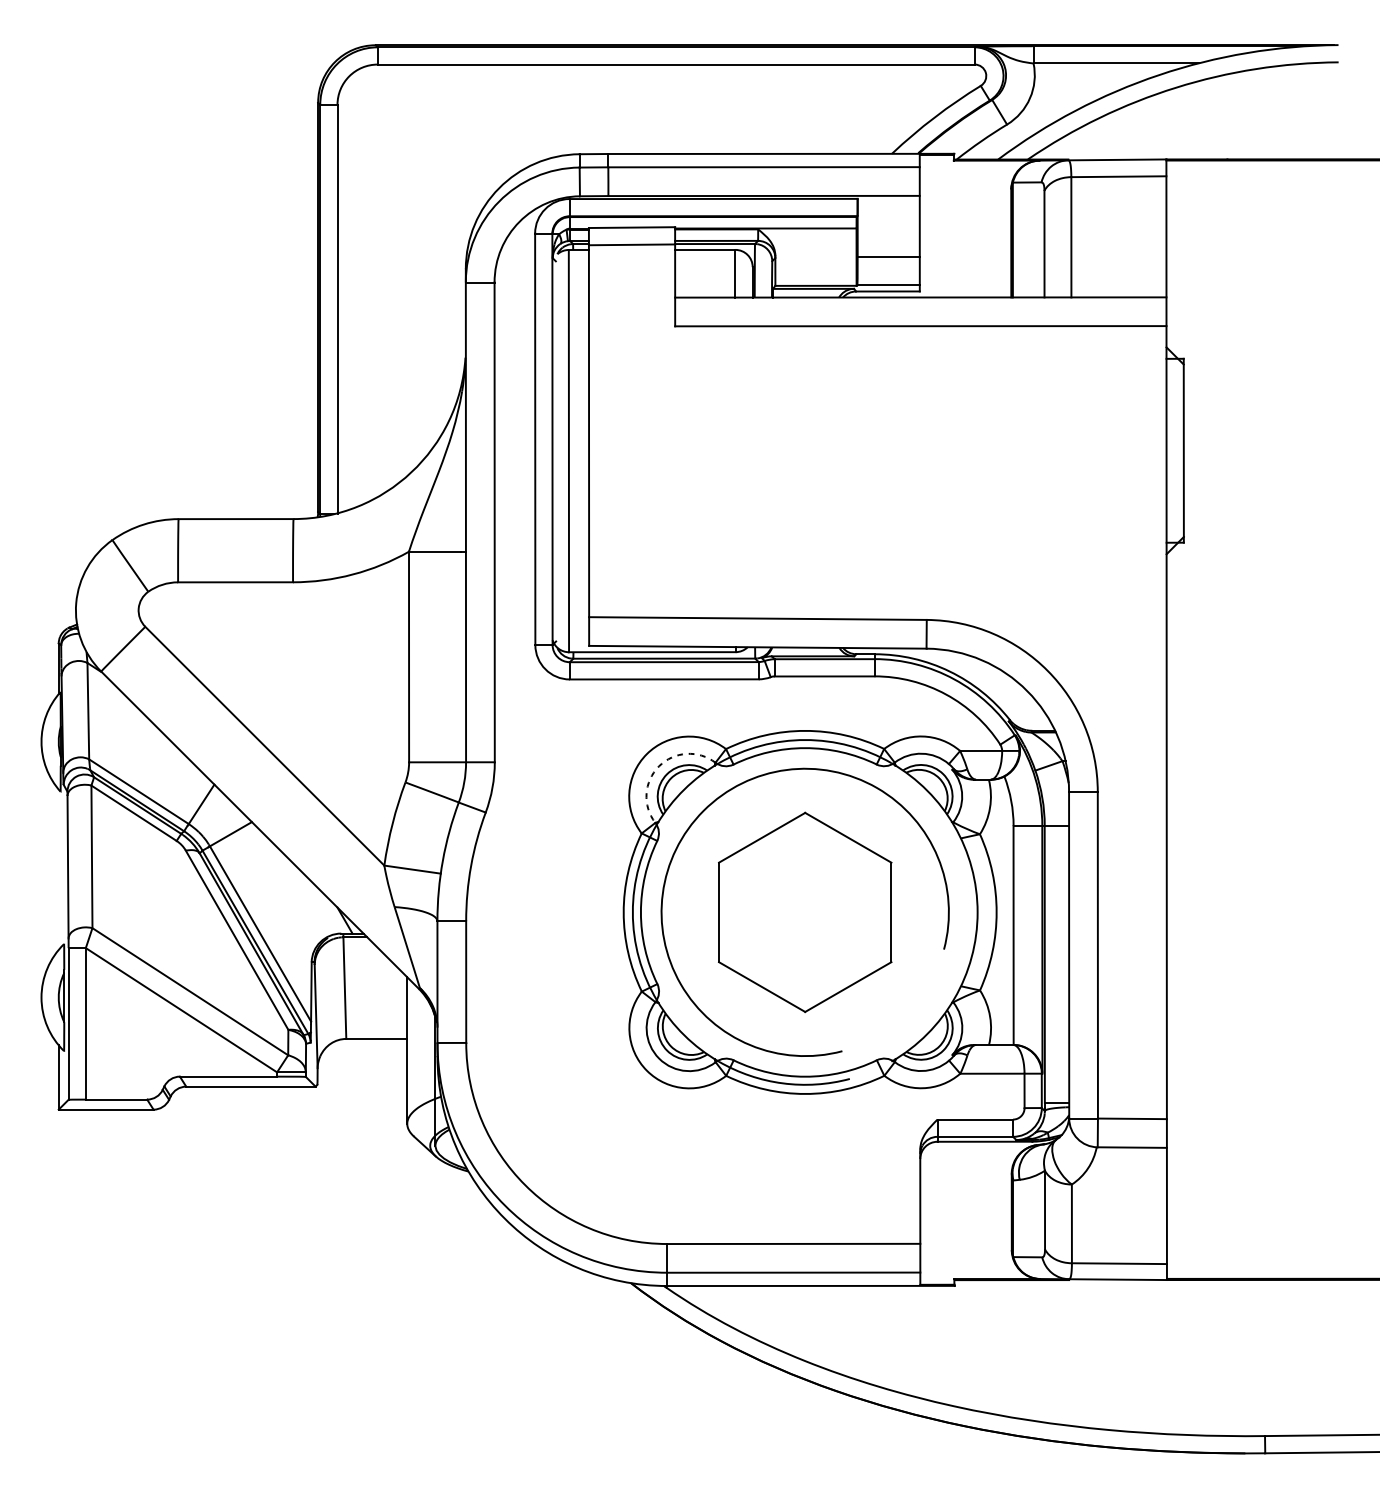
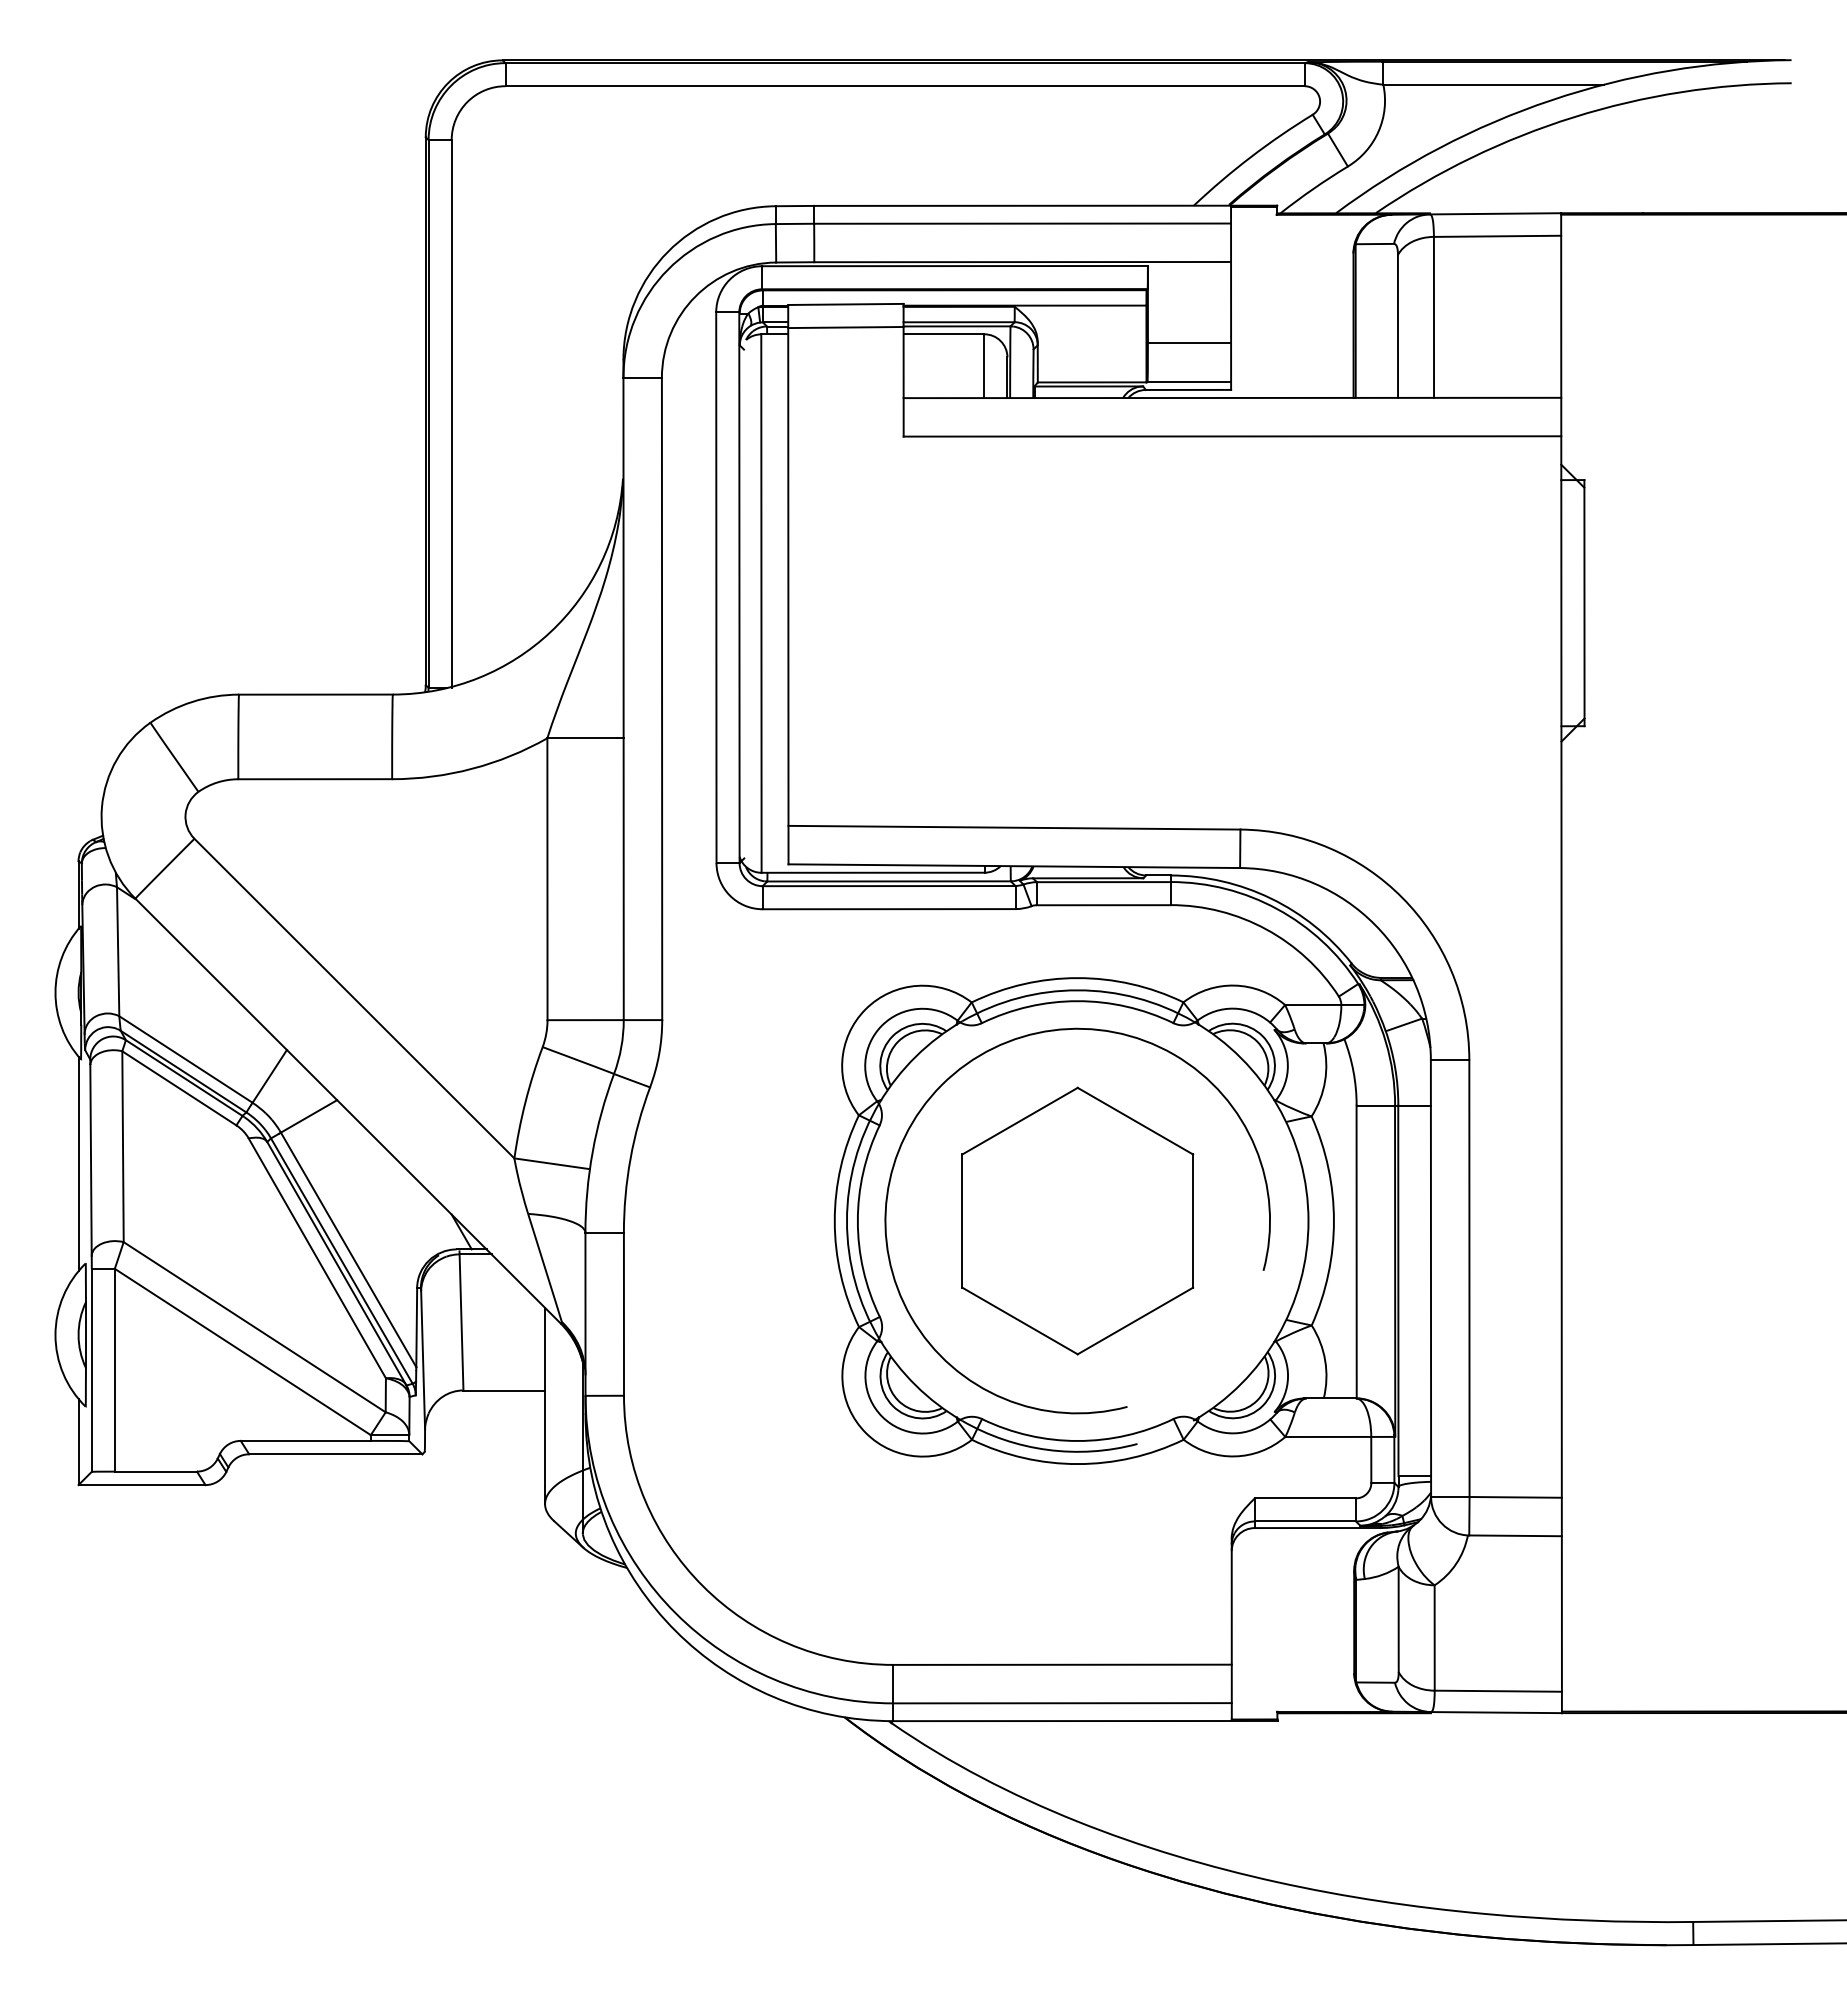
arc: (659, 766) -> (882, 1025), dashed -> solid
line: (58, 869) -> (78, 1163), added

